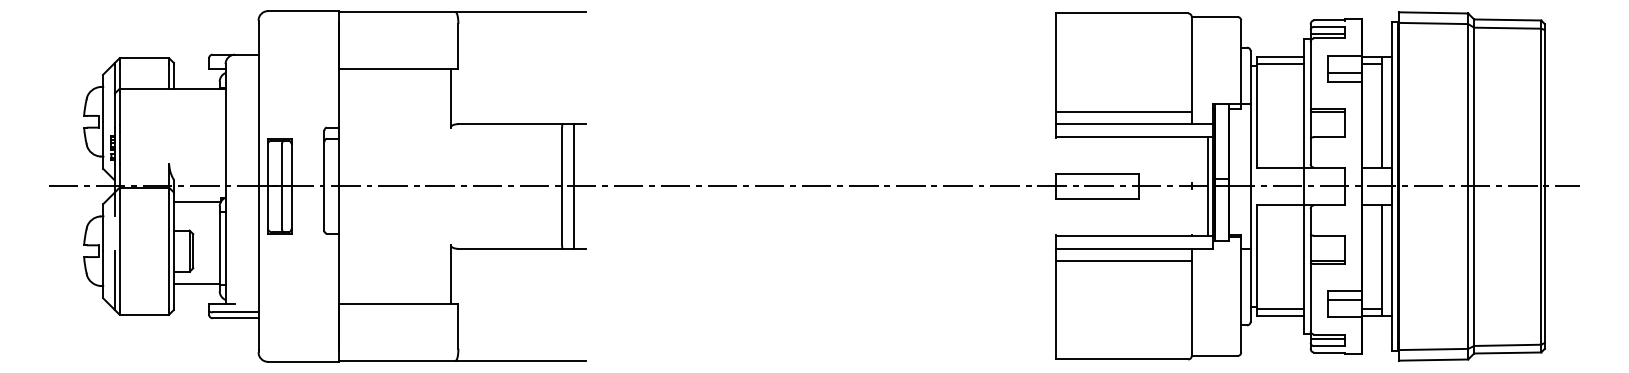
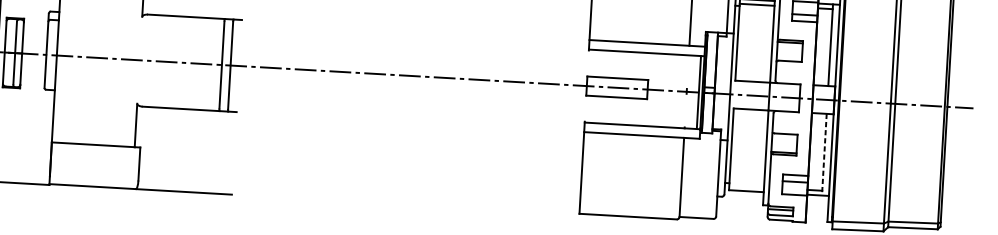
line: (1123, 112) -> (639, 34), removed
line: (1123, 260) -> (633, 143), removed
line: (1382, 261) -> (824, 155), solid -> dashed
line: (1279, 309) -> (746, 186), removed

